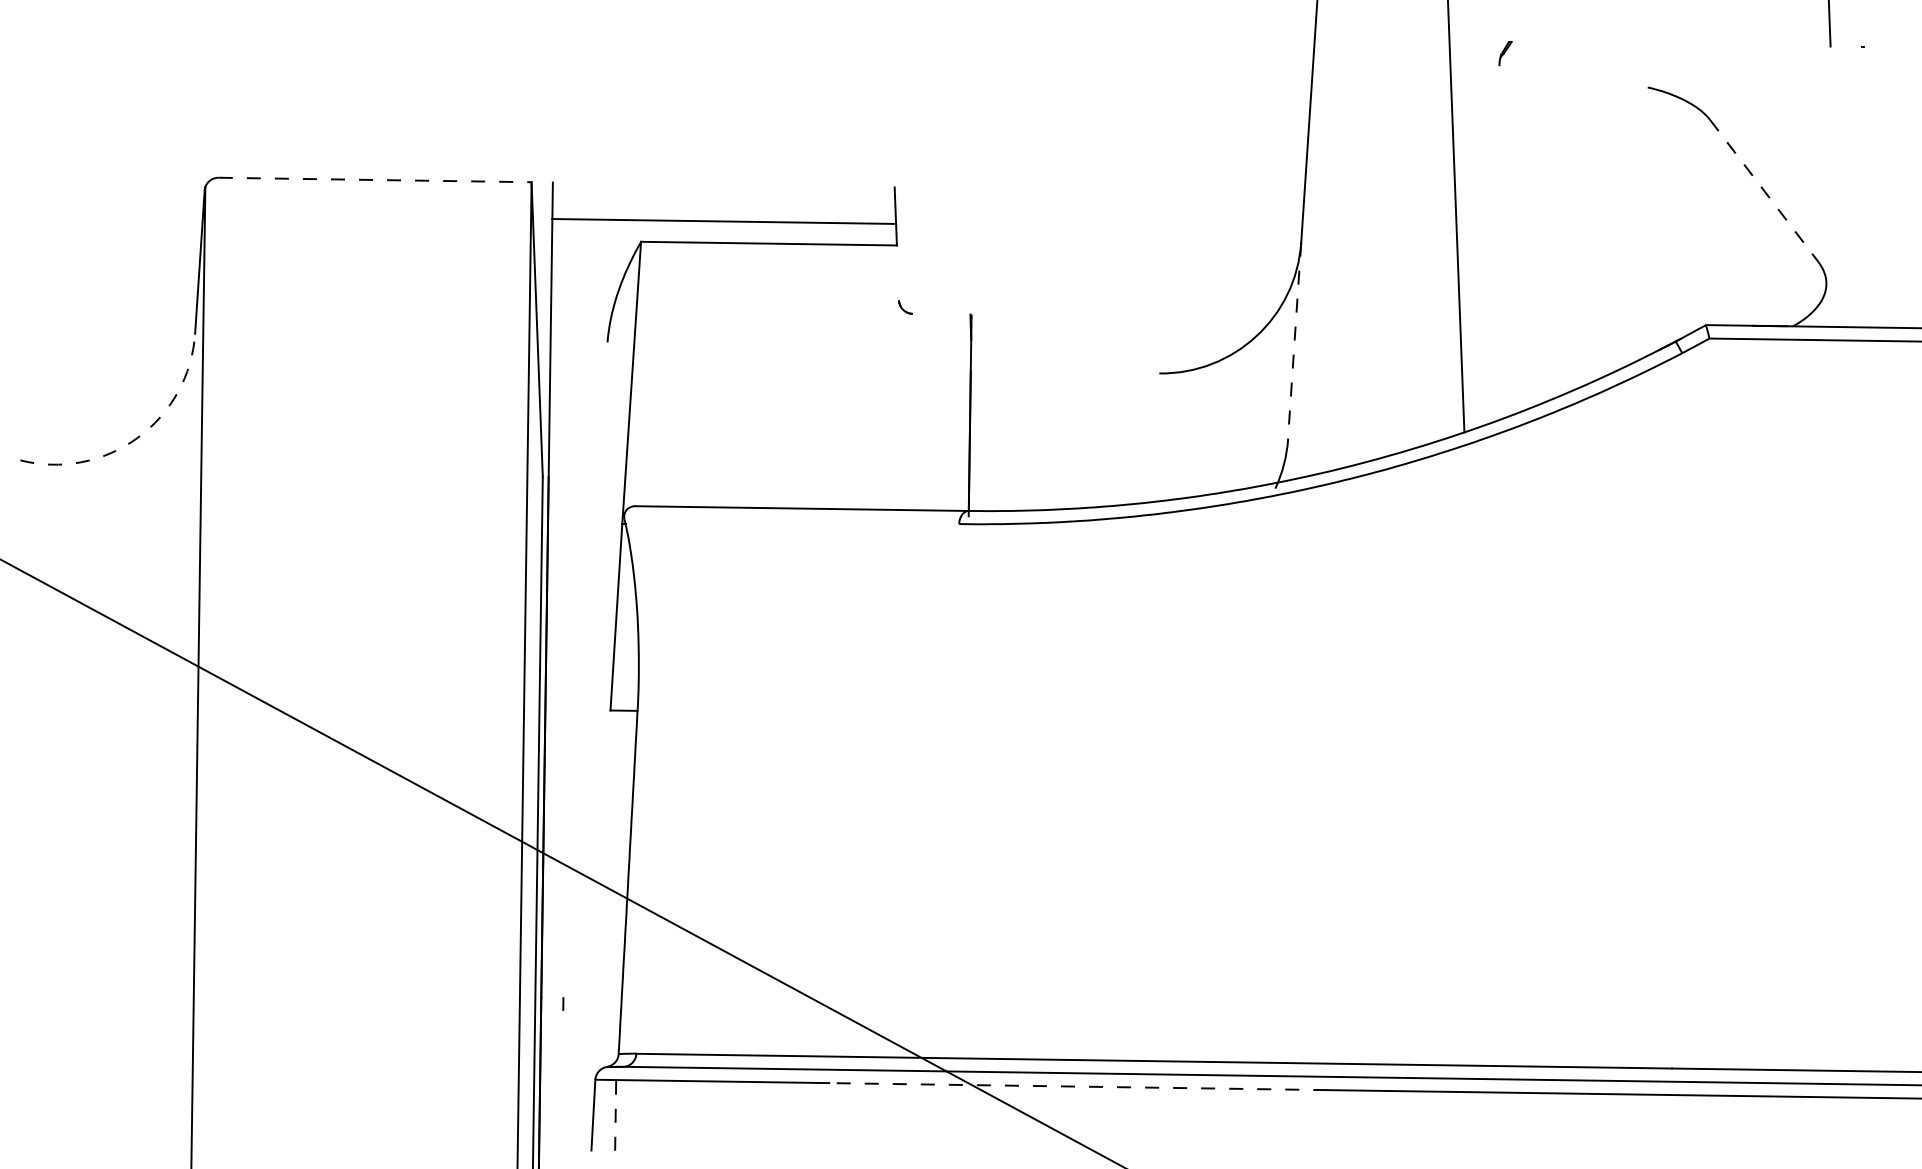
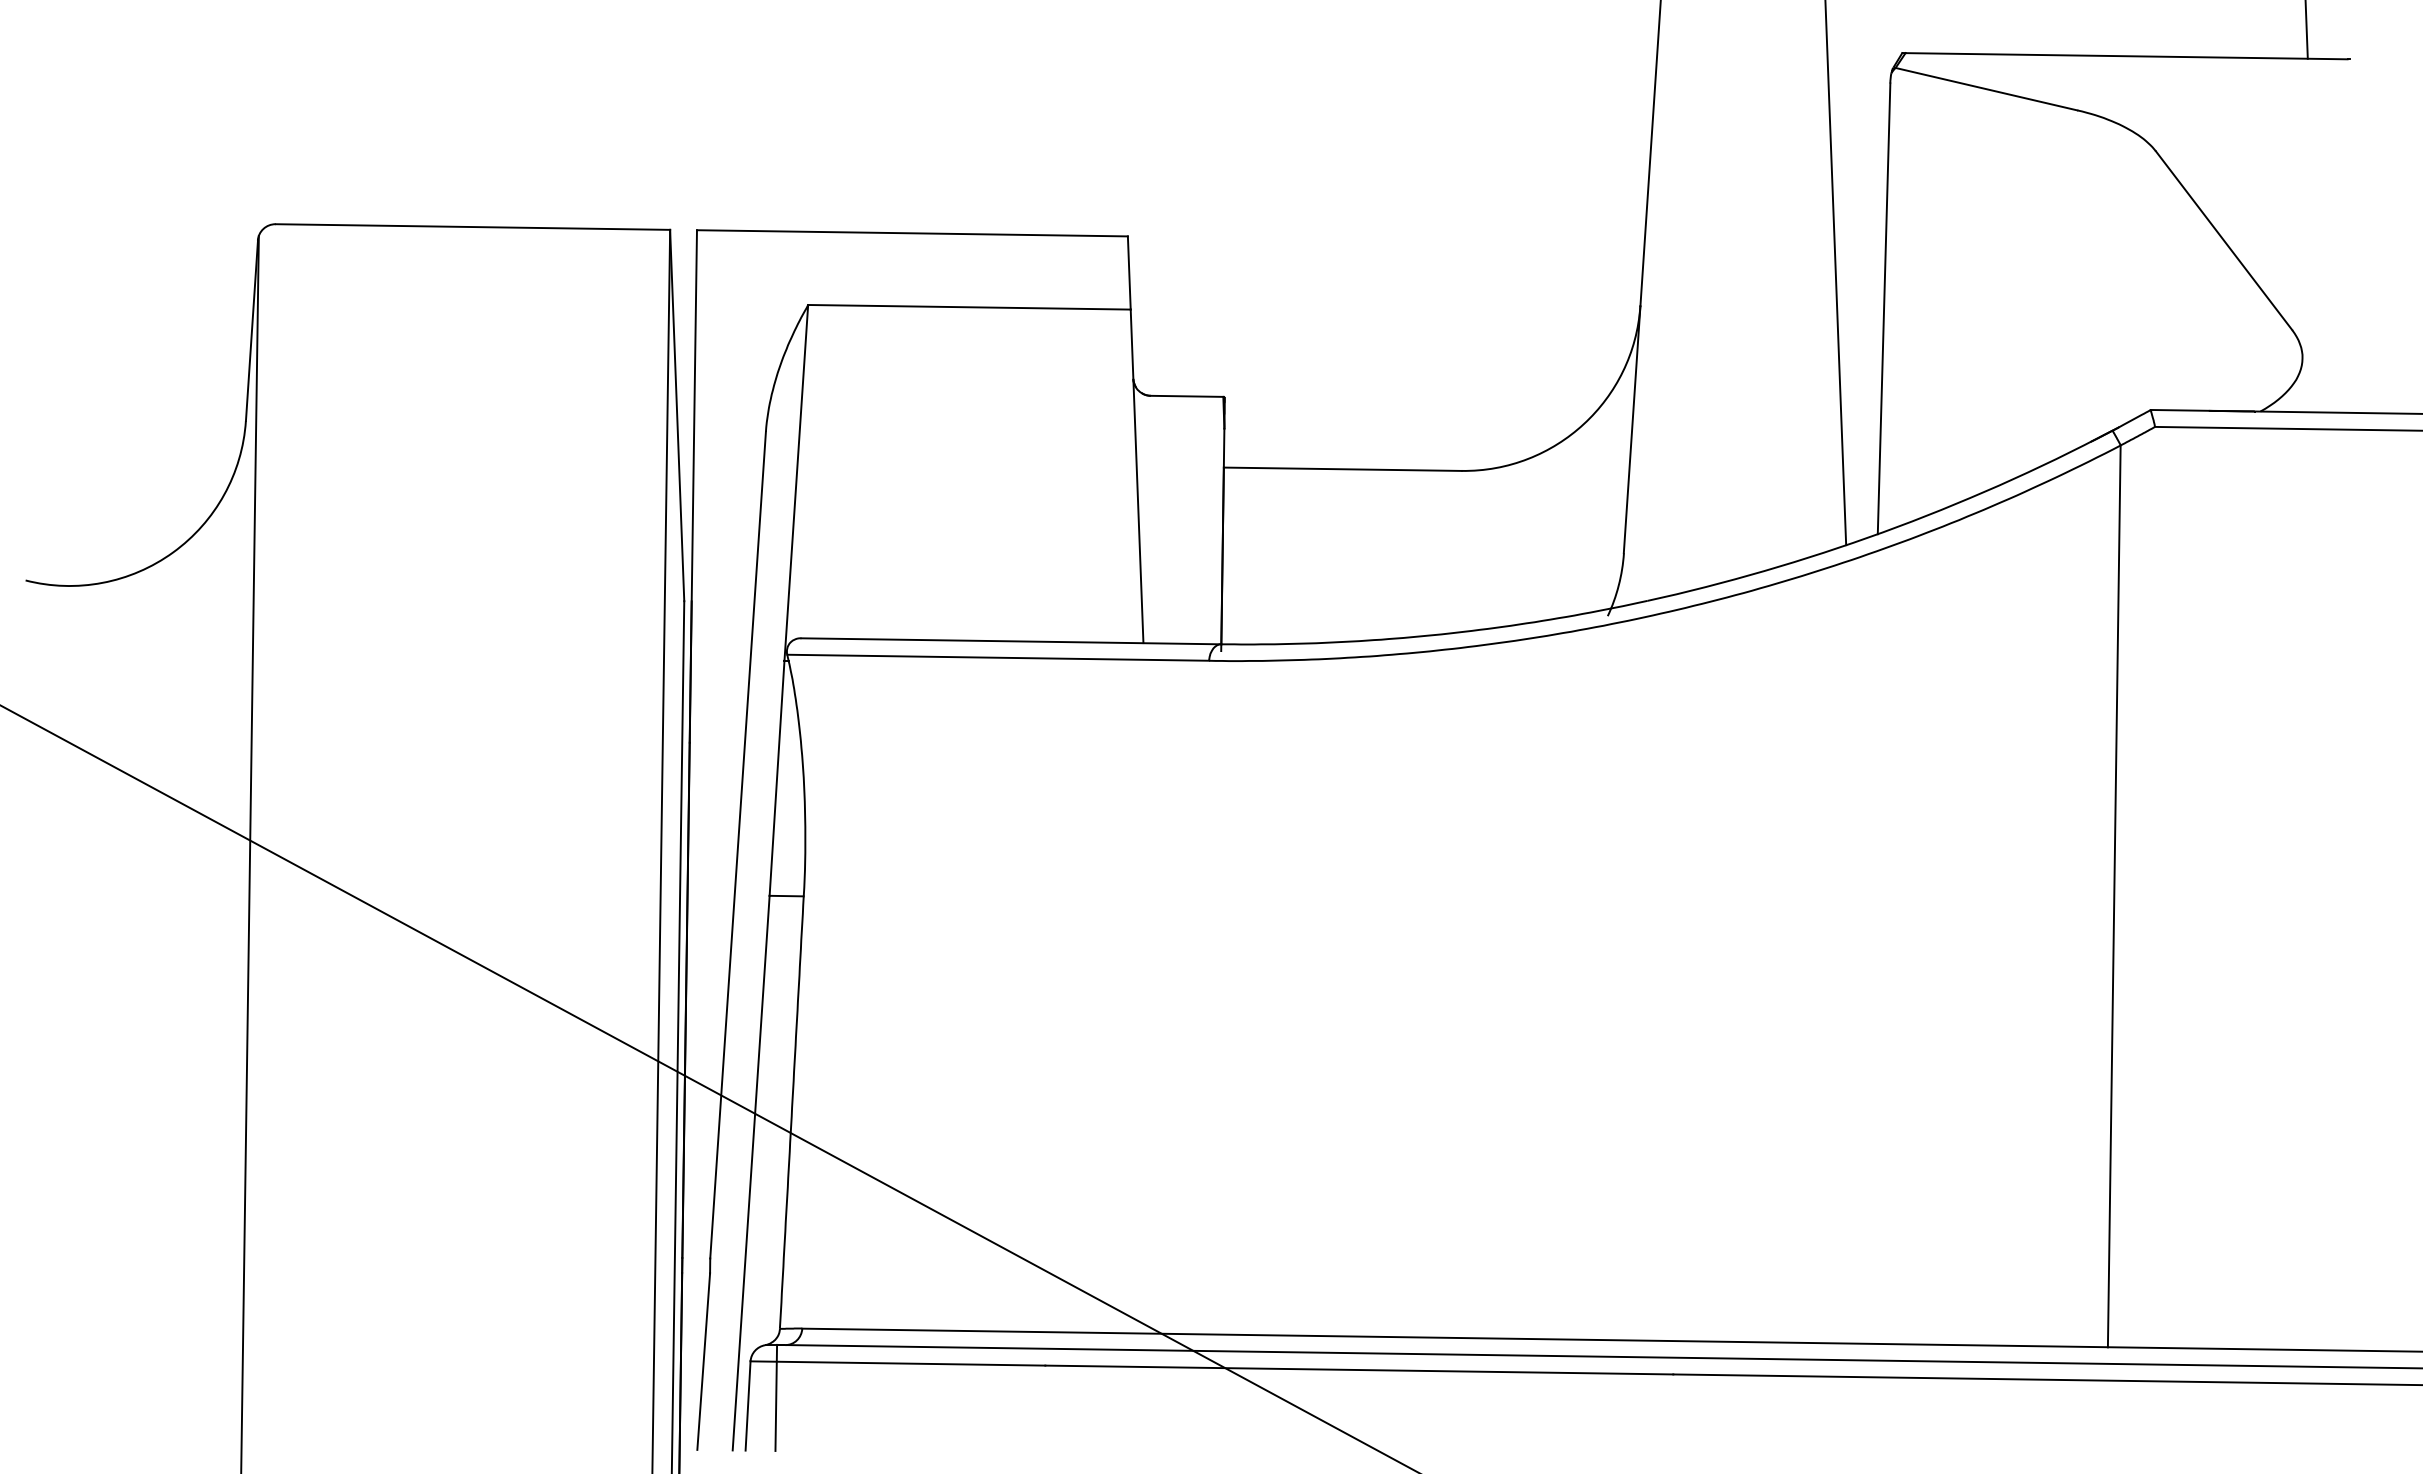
line: (1686, 44) -> (2126, 56), added
line: (1575, 70) -> (1986, 88), added
line: (375, 180) -> (473, 227), dashed -> solid
line: (1764, 191) -> (2224, 241), dashed -> solid
line: (723, 221) -> (912, 233), moved
line: (1494, 244) -> (1883, 308), added
line: (941, 313) -> (1186, 395), added
line: (1294, 340) -> (1632, 429), dashed -> solid
line: (1064, 371) -> (1342, 468), added
line: (901, 377) -> (1136, 476), added
arc: (137, 438) -> (173, 552), dashed -> solid
line: (792, 521) -> (998, 657), added
line: (585, 669) -> (737, 844), added
line: (1676, 711) -> (2113, 896), added
line: (595, 929) -> (750, 1172), added
line: (558, 1079) -> (703, 1361), added
line: (1077, 1086) -> (1358, 1370), dashed -> solid
line: (615, 1108) -> (776, 1397), dashed -> solid

